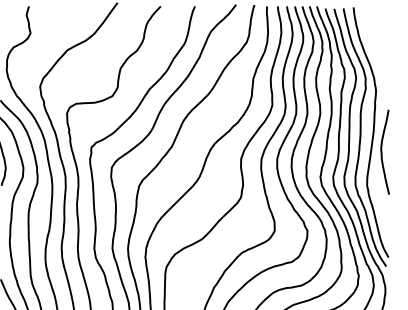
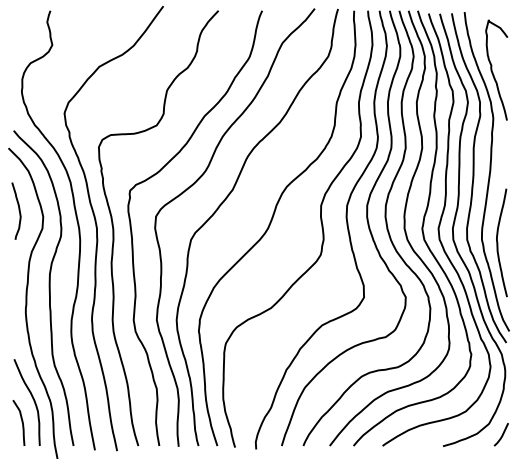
curve: (375, 52) -> (492, 69), added
curve: (382, 151) -> (498, 242), moved

